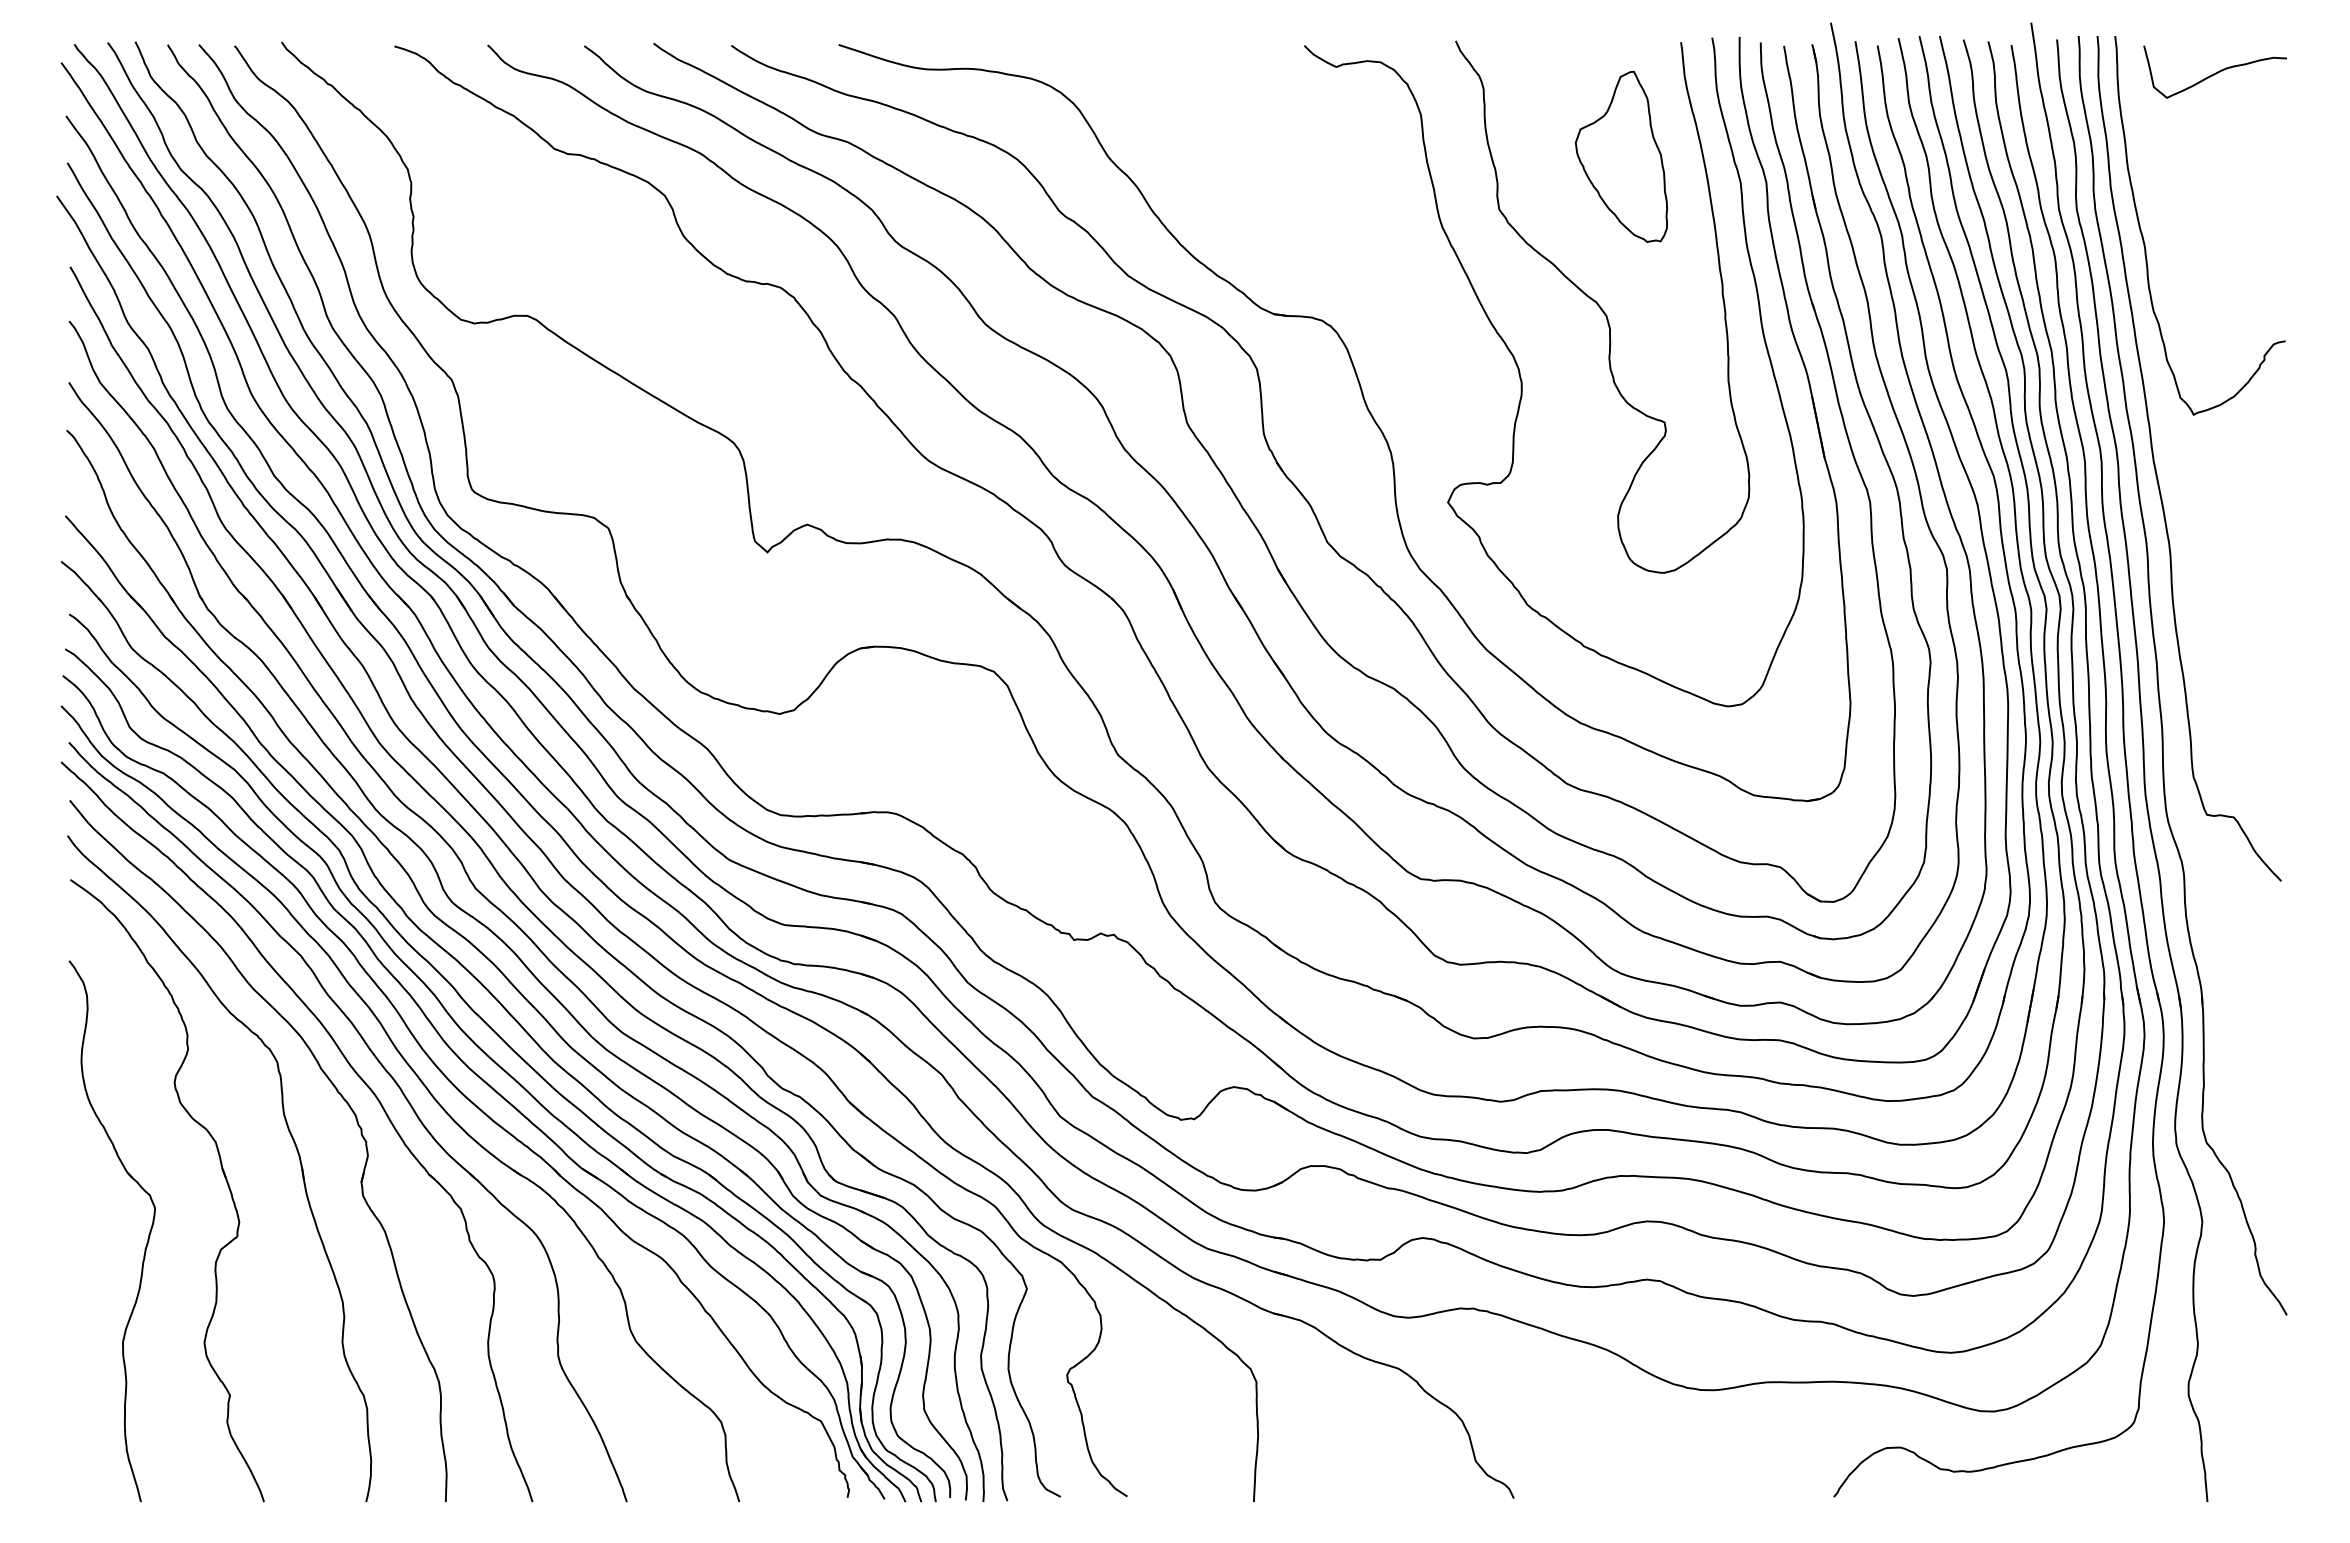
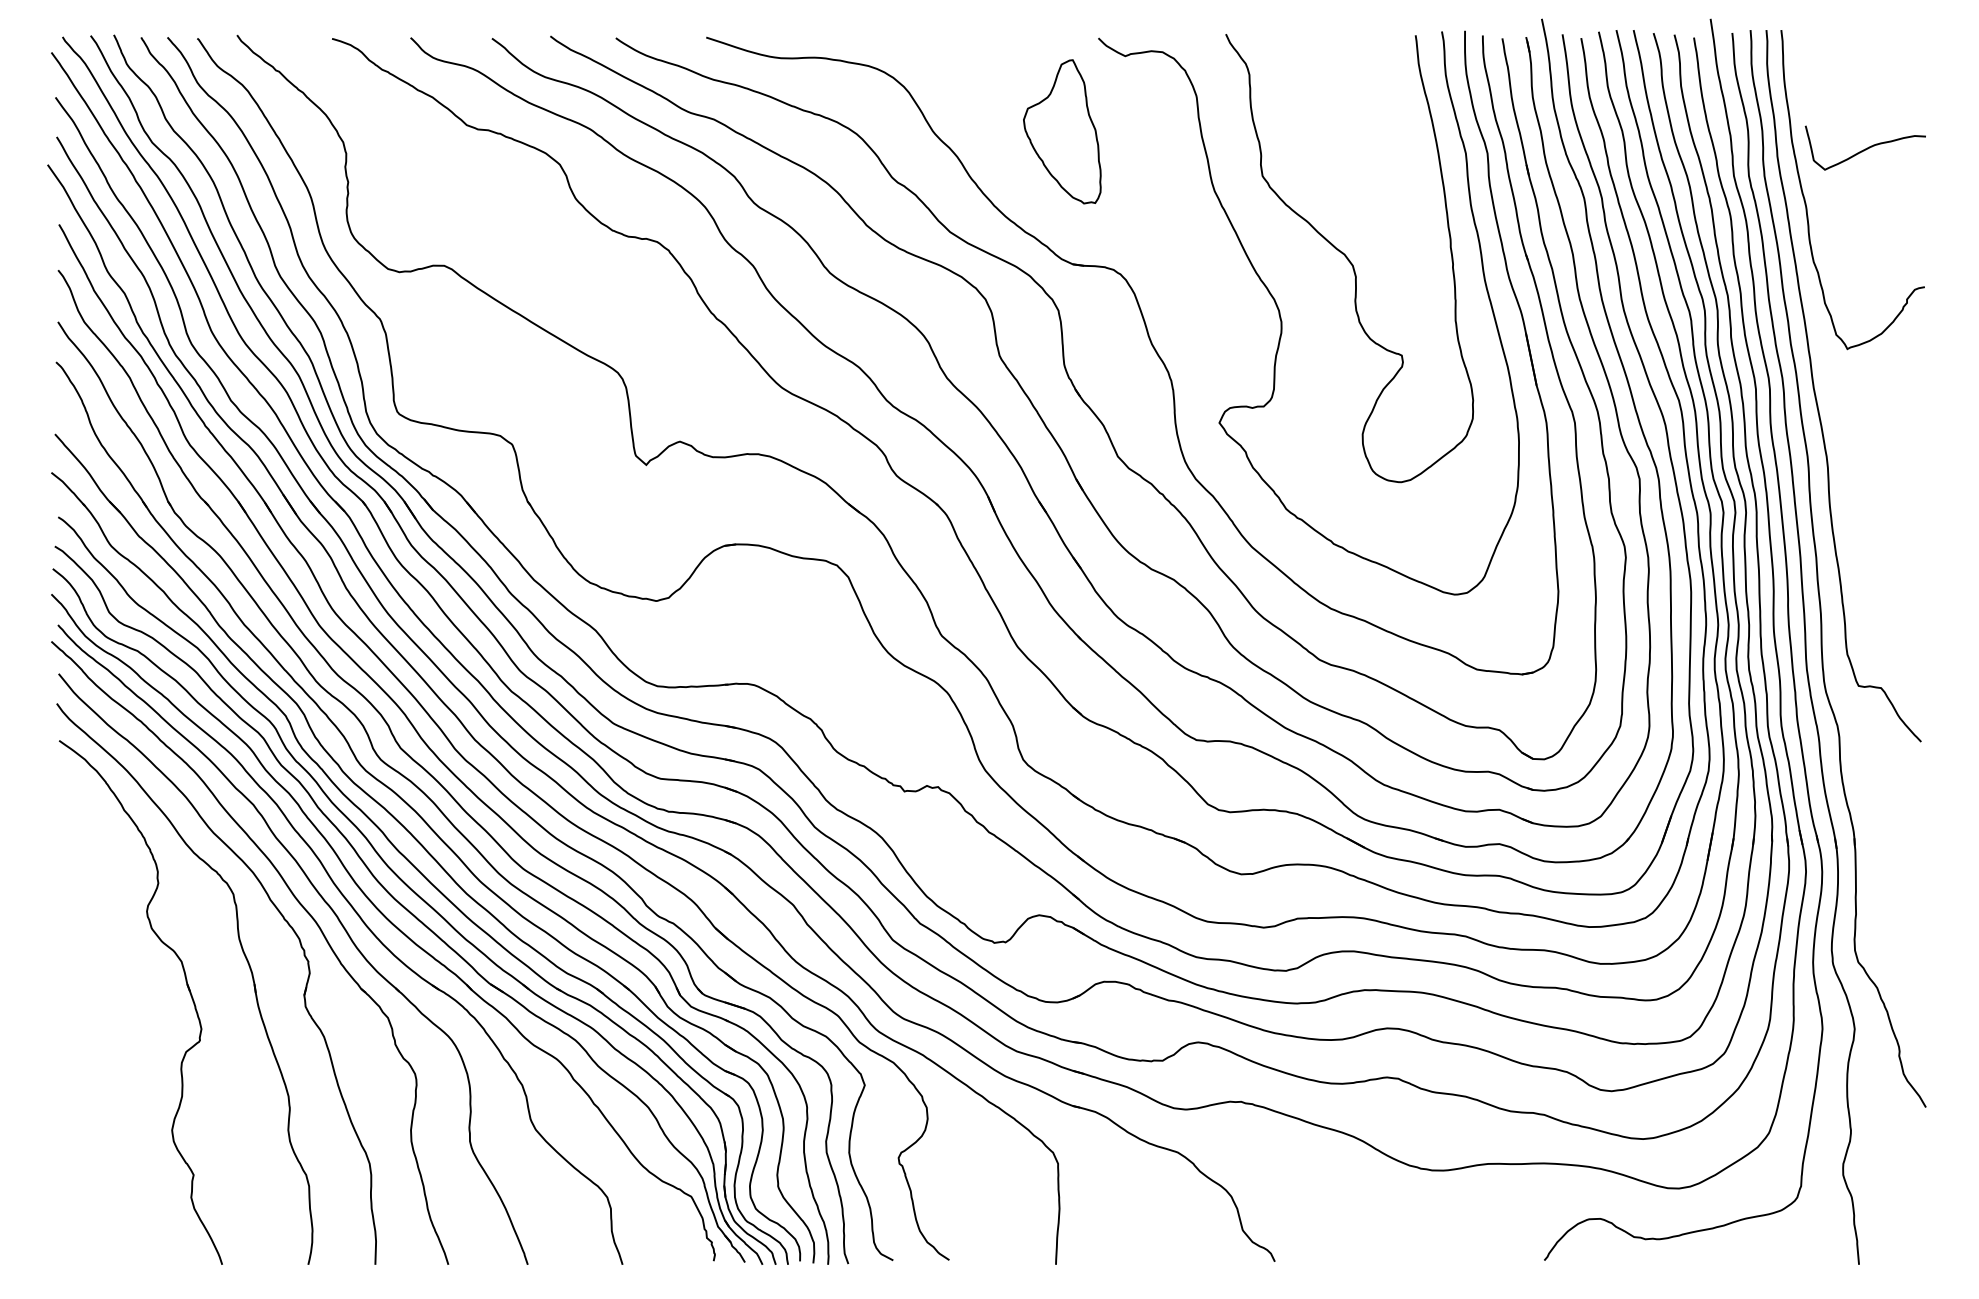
curve: (2215, 72) -> (1865, 148), moved
part: (1621, 156) -> (1062, 131), moved
part: (147, 1238) -> (124, 1042), removed

